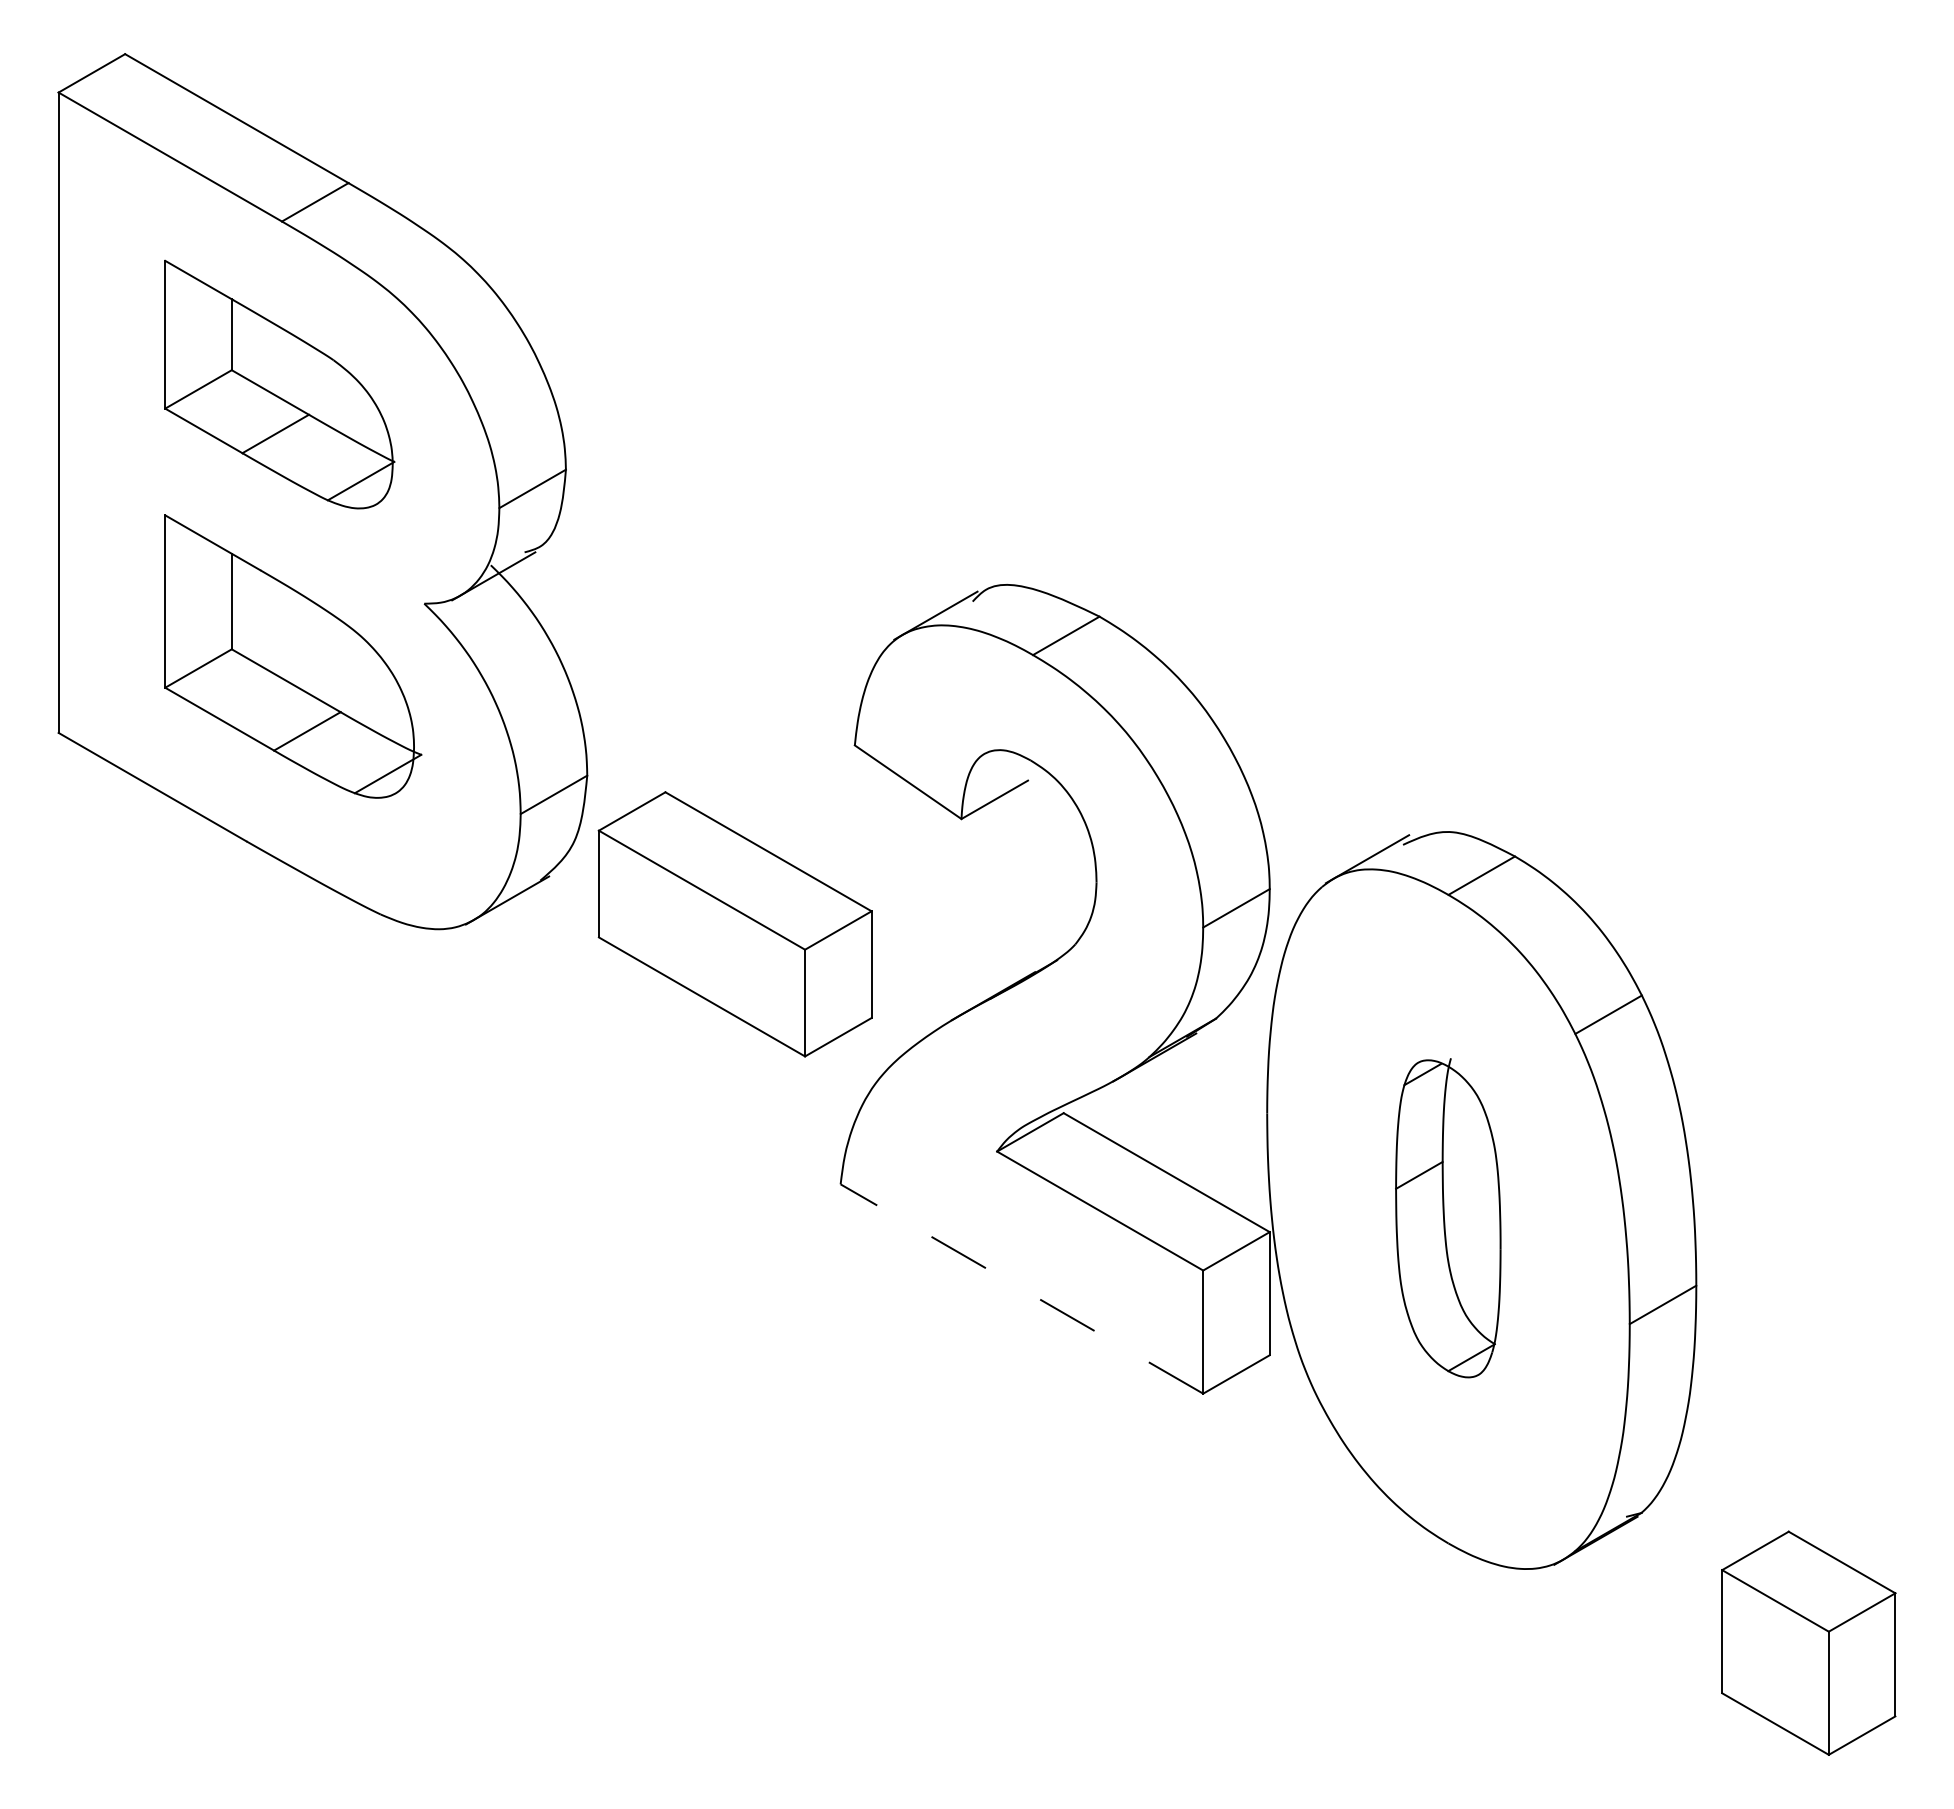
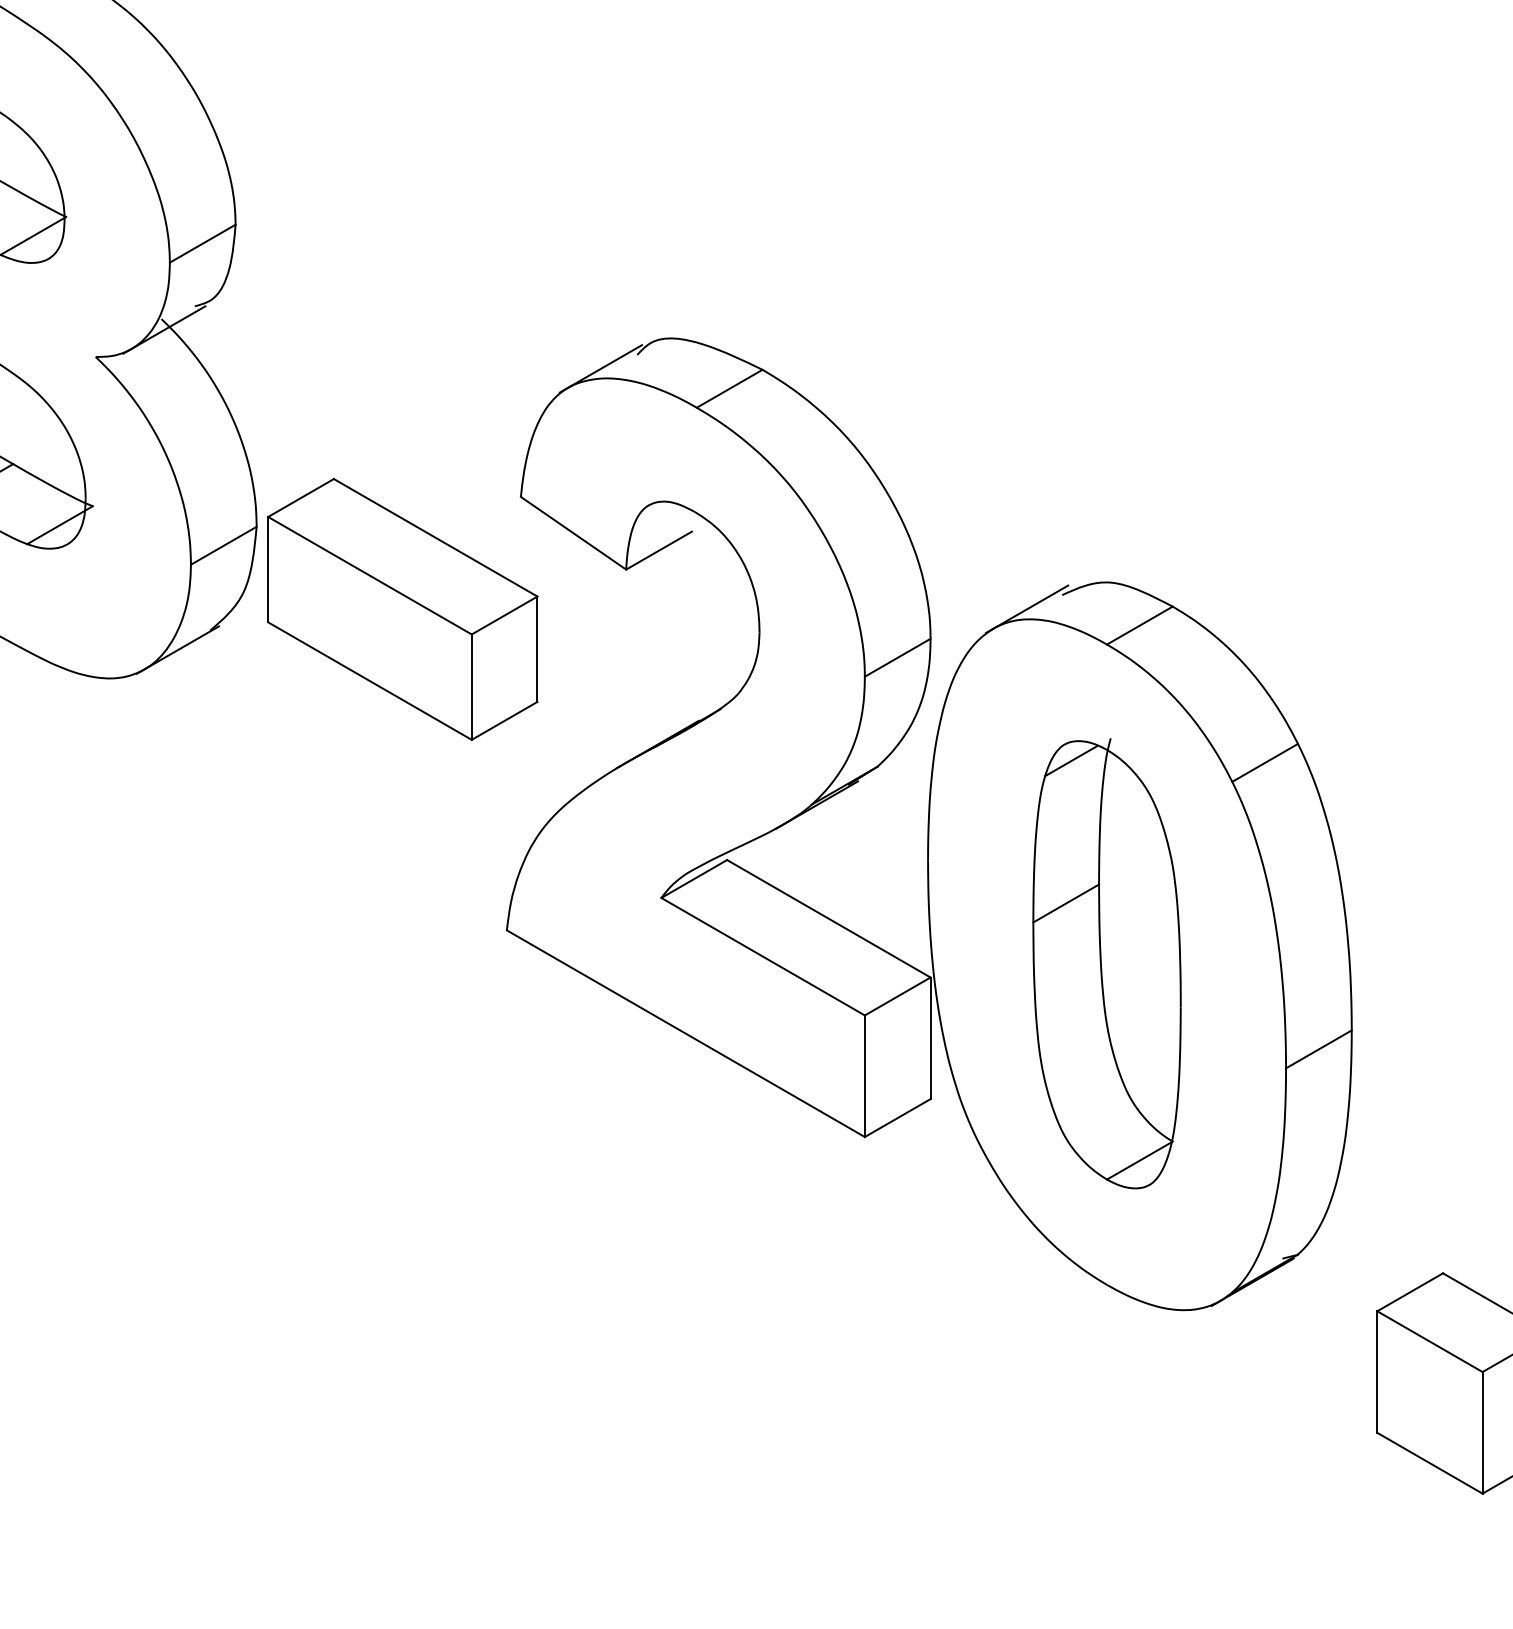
part: (734, 924) -> (402, 609), moved
part: (1447, 1217) -> (1106, 963), size x1.43
line: (1021, 1288) -> (685, 1033), dashed -> solid

